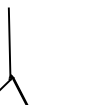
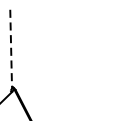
line: (9, 42) -> (11, 48), solid -> dashed

